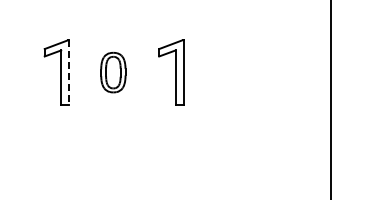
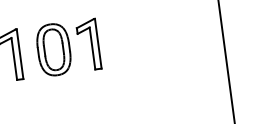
part: (113, 72) -> (54, 49), size x1.67
part: (171, 72) -> (88, 45), moved
line: (69, 73) -> (20, 54), dashed -> solid

